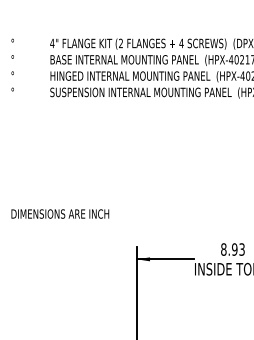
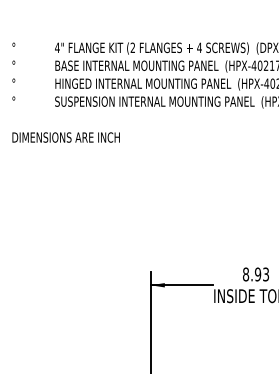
text: (60, 213) -> (66, 136), moved

